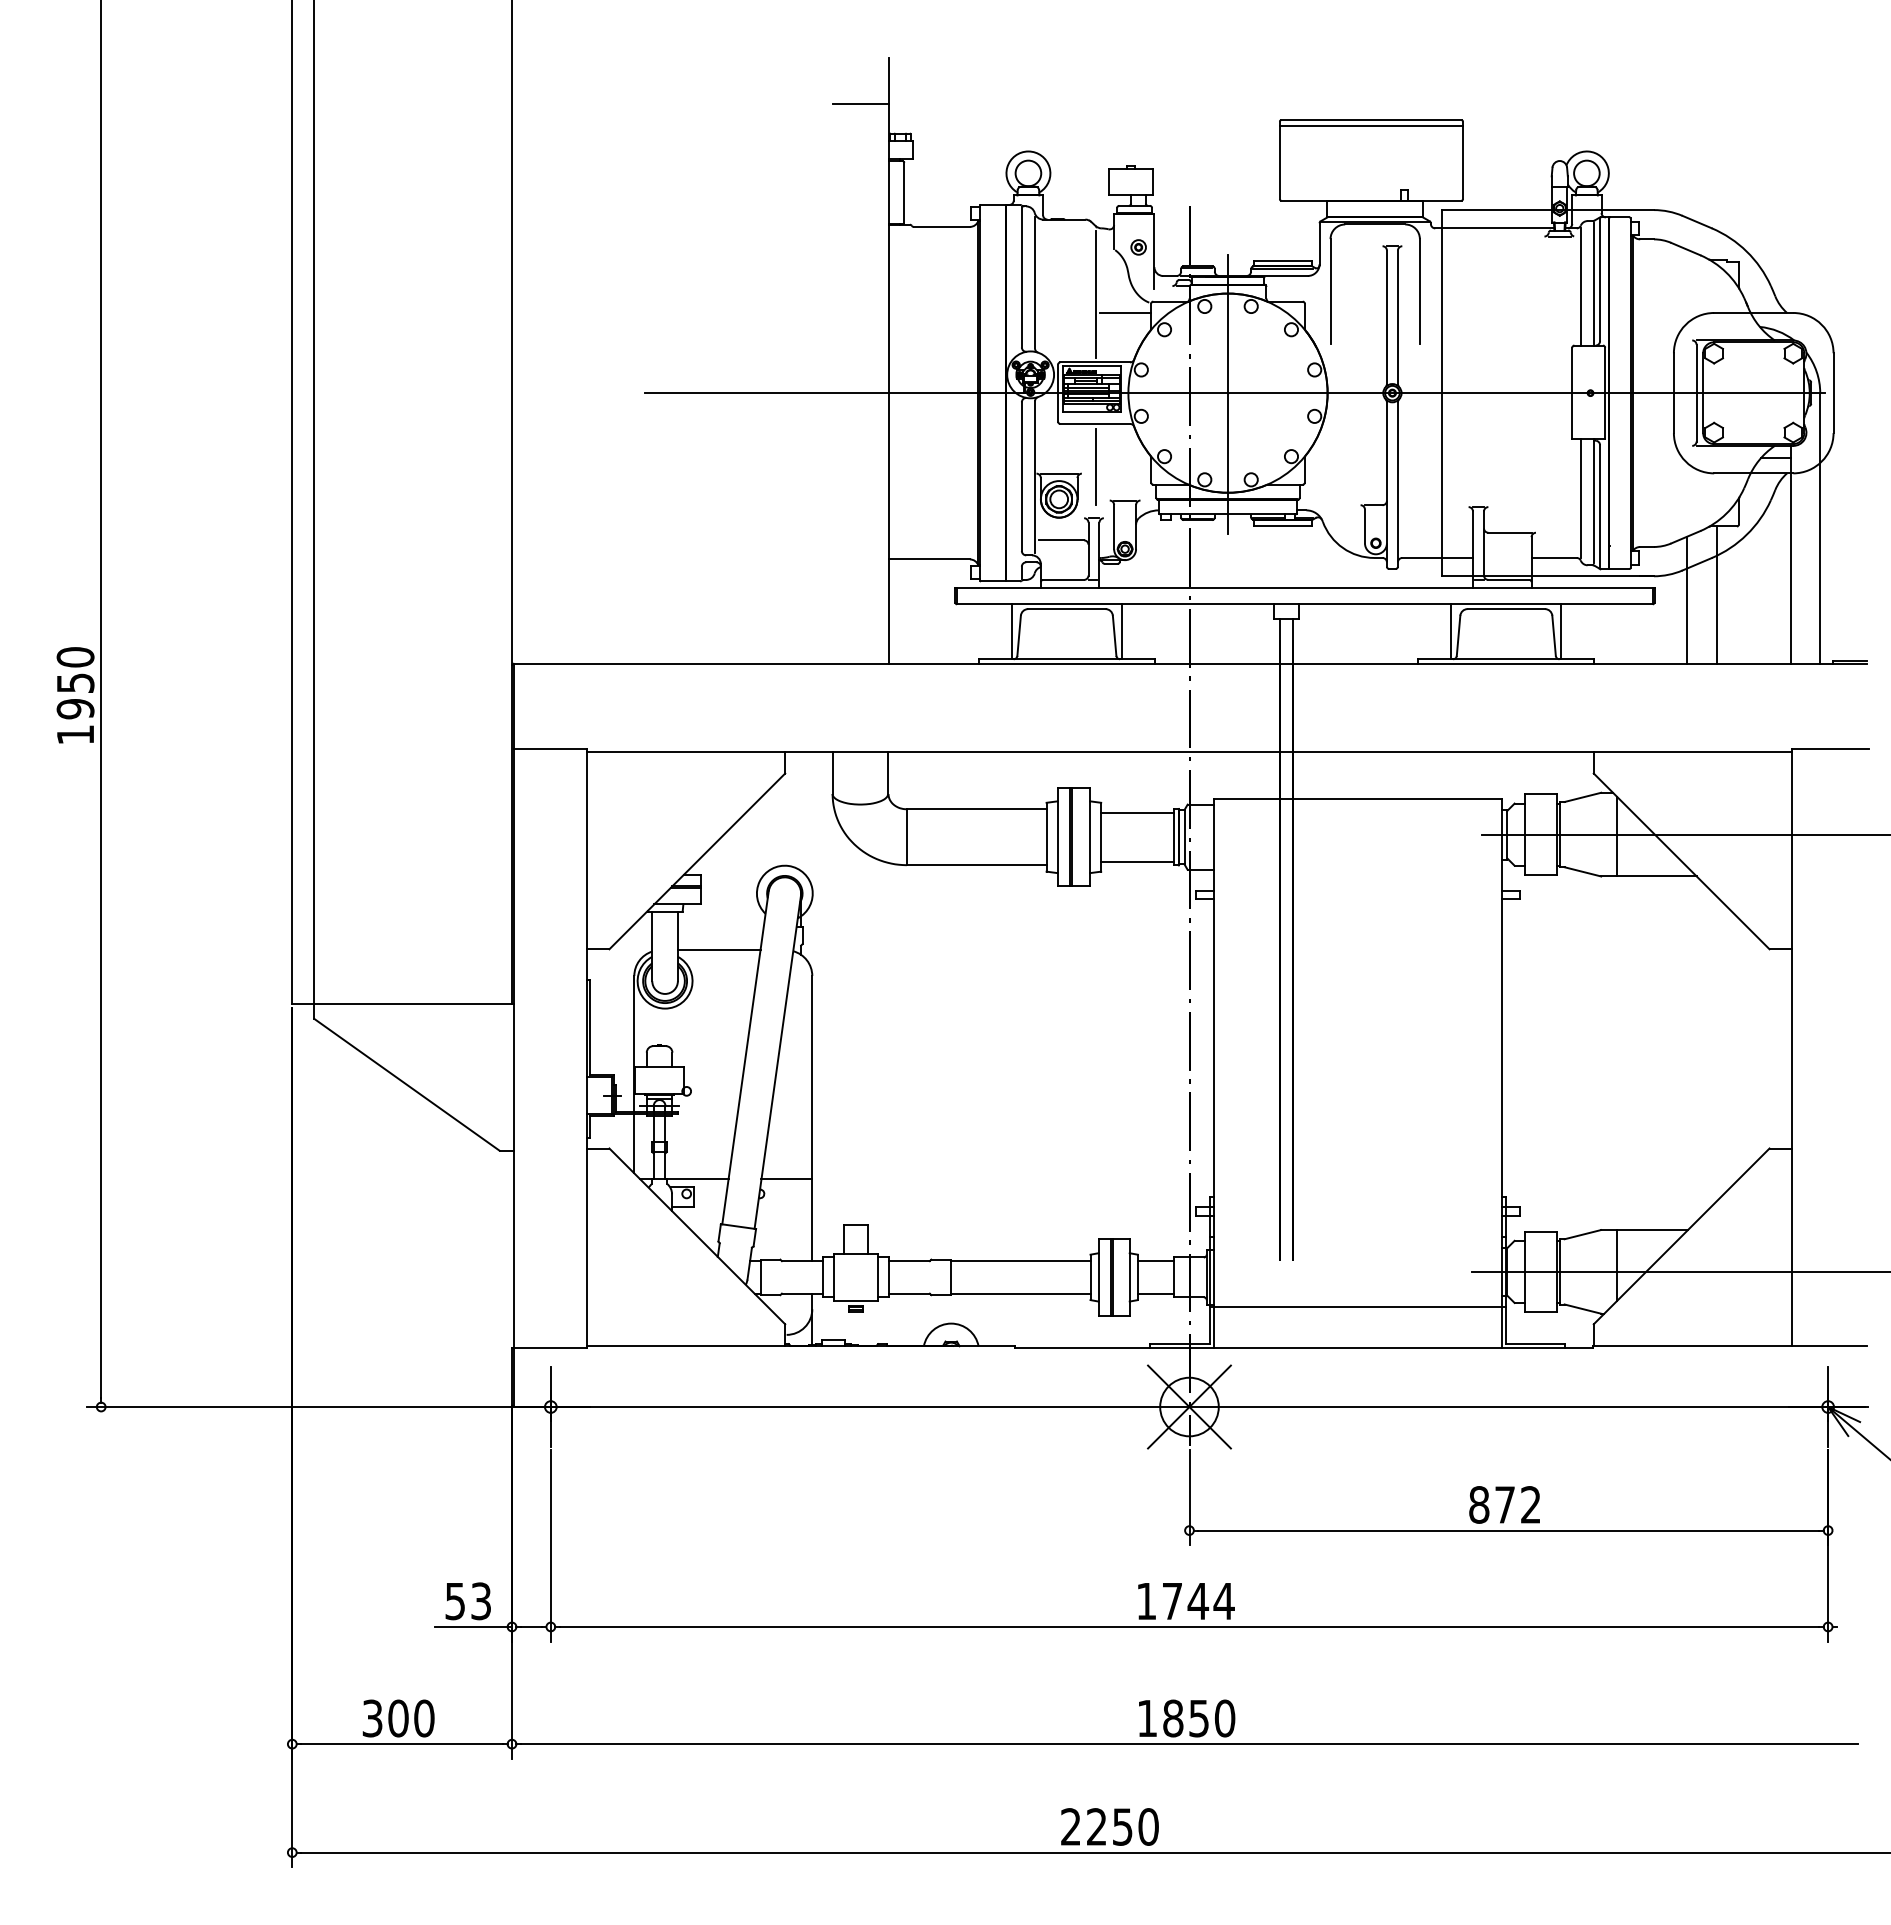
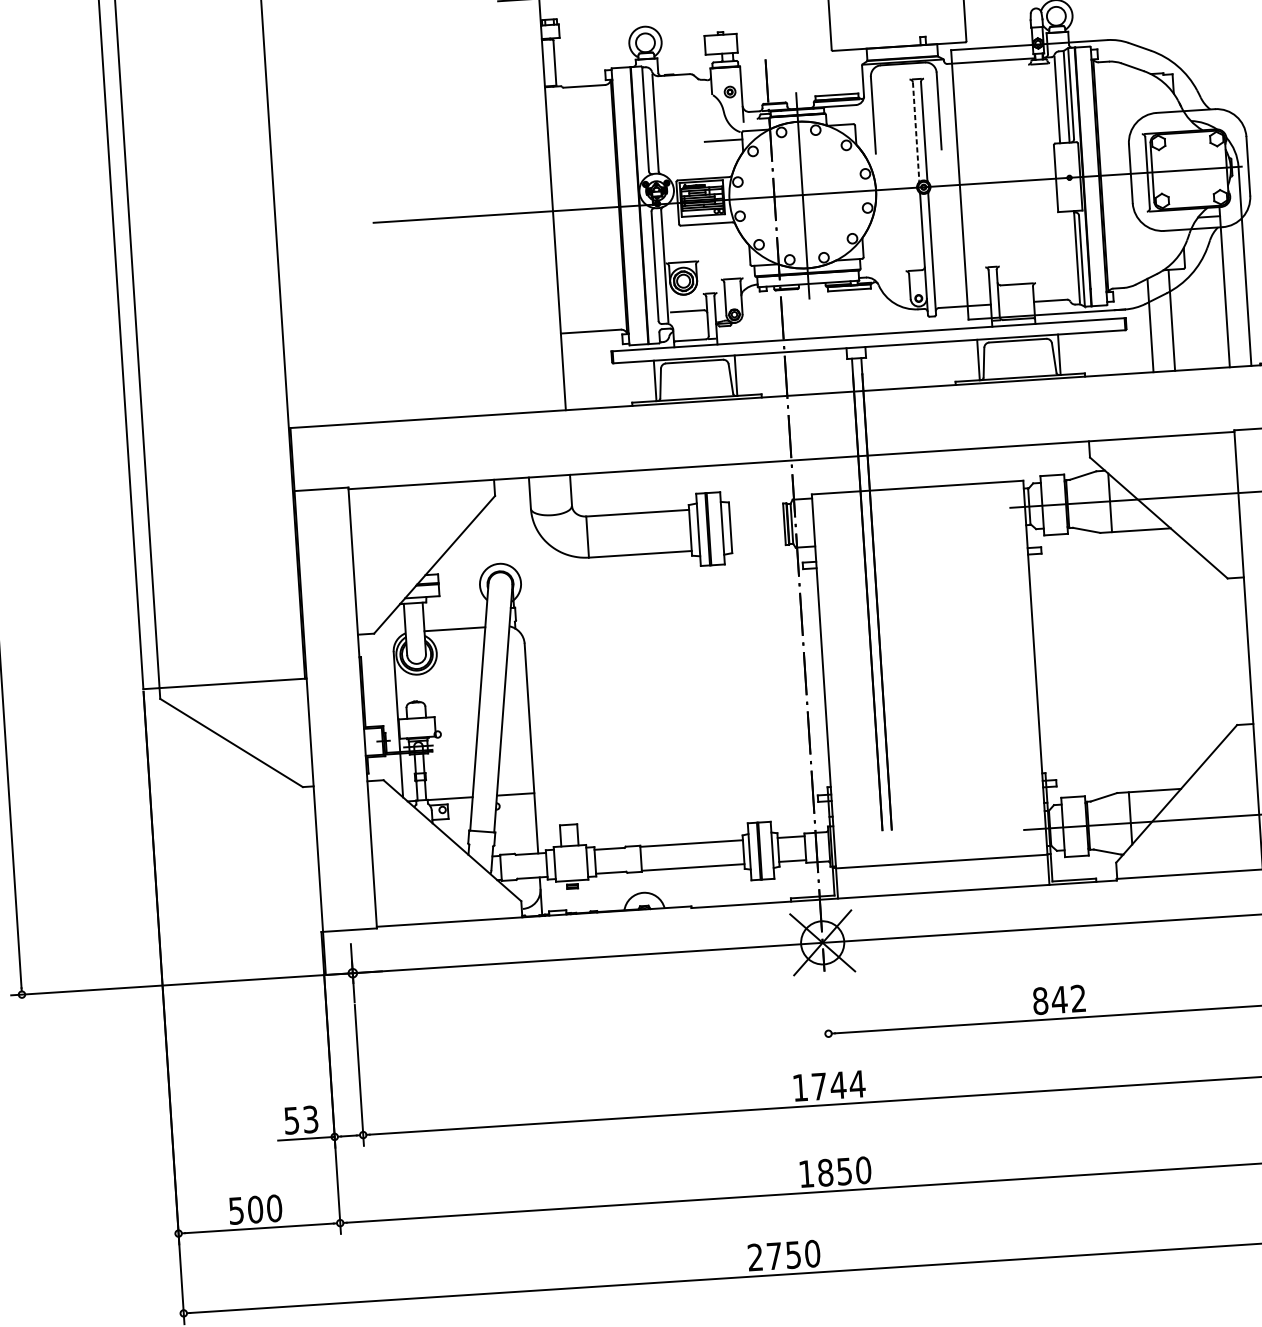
line: (1096, 293) -> (701, 127), removed
line: (1386, 317) -> (915, 131), solid -> dashed
line: (1096, 466) -> (709, 255), removed
line: (1580, 497) -> (1067, 255), removed
line: (1137, 812) -> (756, 507), removed
line: (1137, 861) -> (758, 543), removed
line: (1189, 1497) -> (826, 1009), removed
text: (1504, 1504) -> (1059, 999), 872 -> 842
text: (372, 1717) -> (236, 1210), 300 -> 500
text: (1096, 1826) -> (774, 1255), 2250 -> 2750

